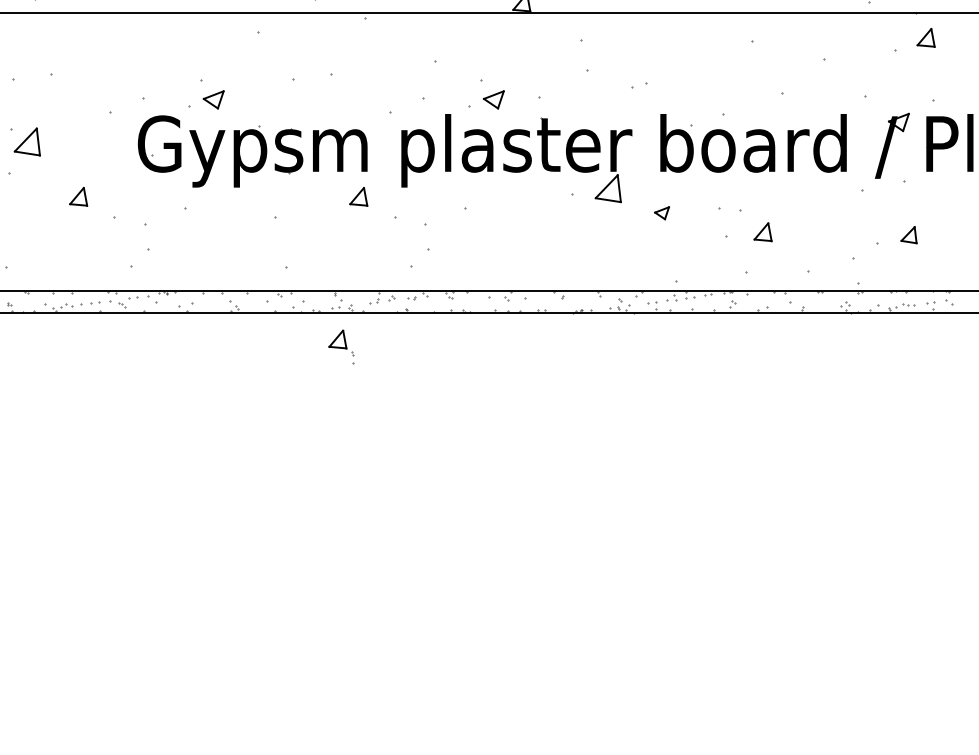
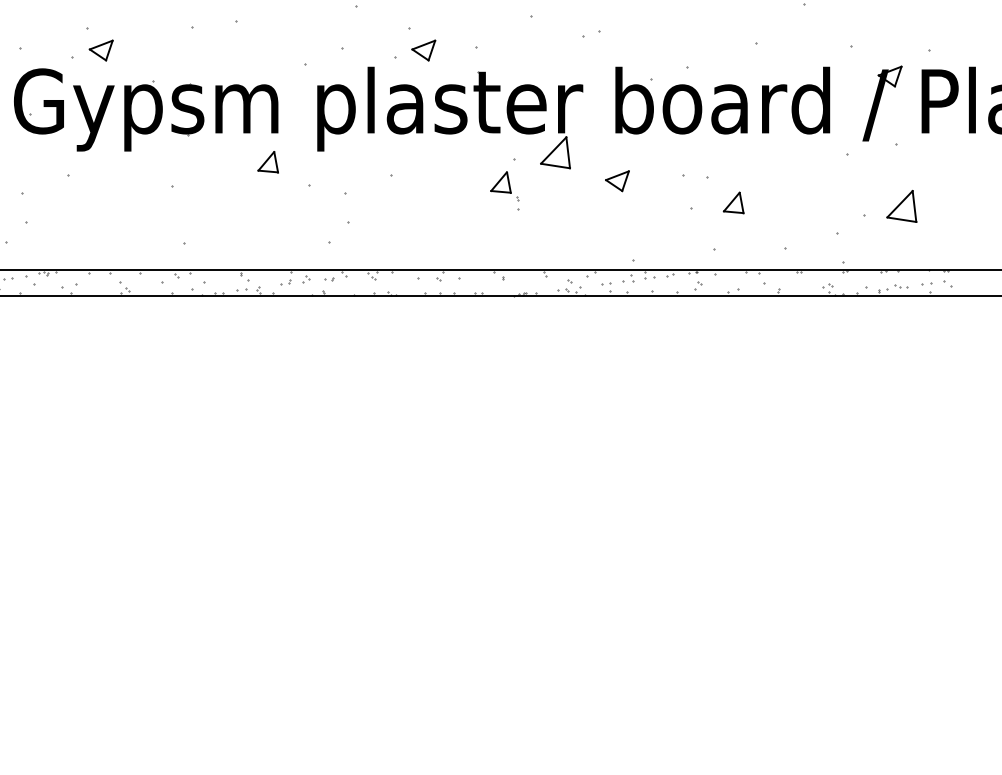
part: (661, 212) -> (616, 180), size x1.43
part: (908, 234) -> (901, 205), size x1.67
part: (341, 346) -> (505, 190), moved

